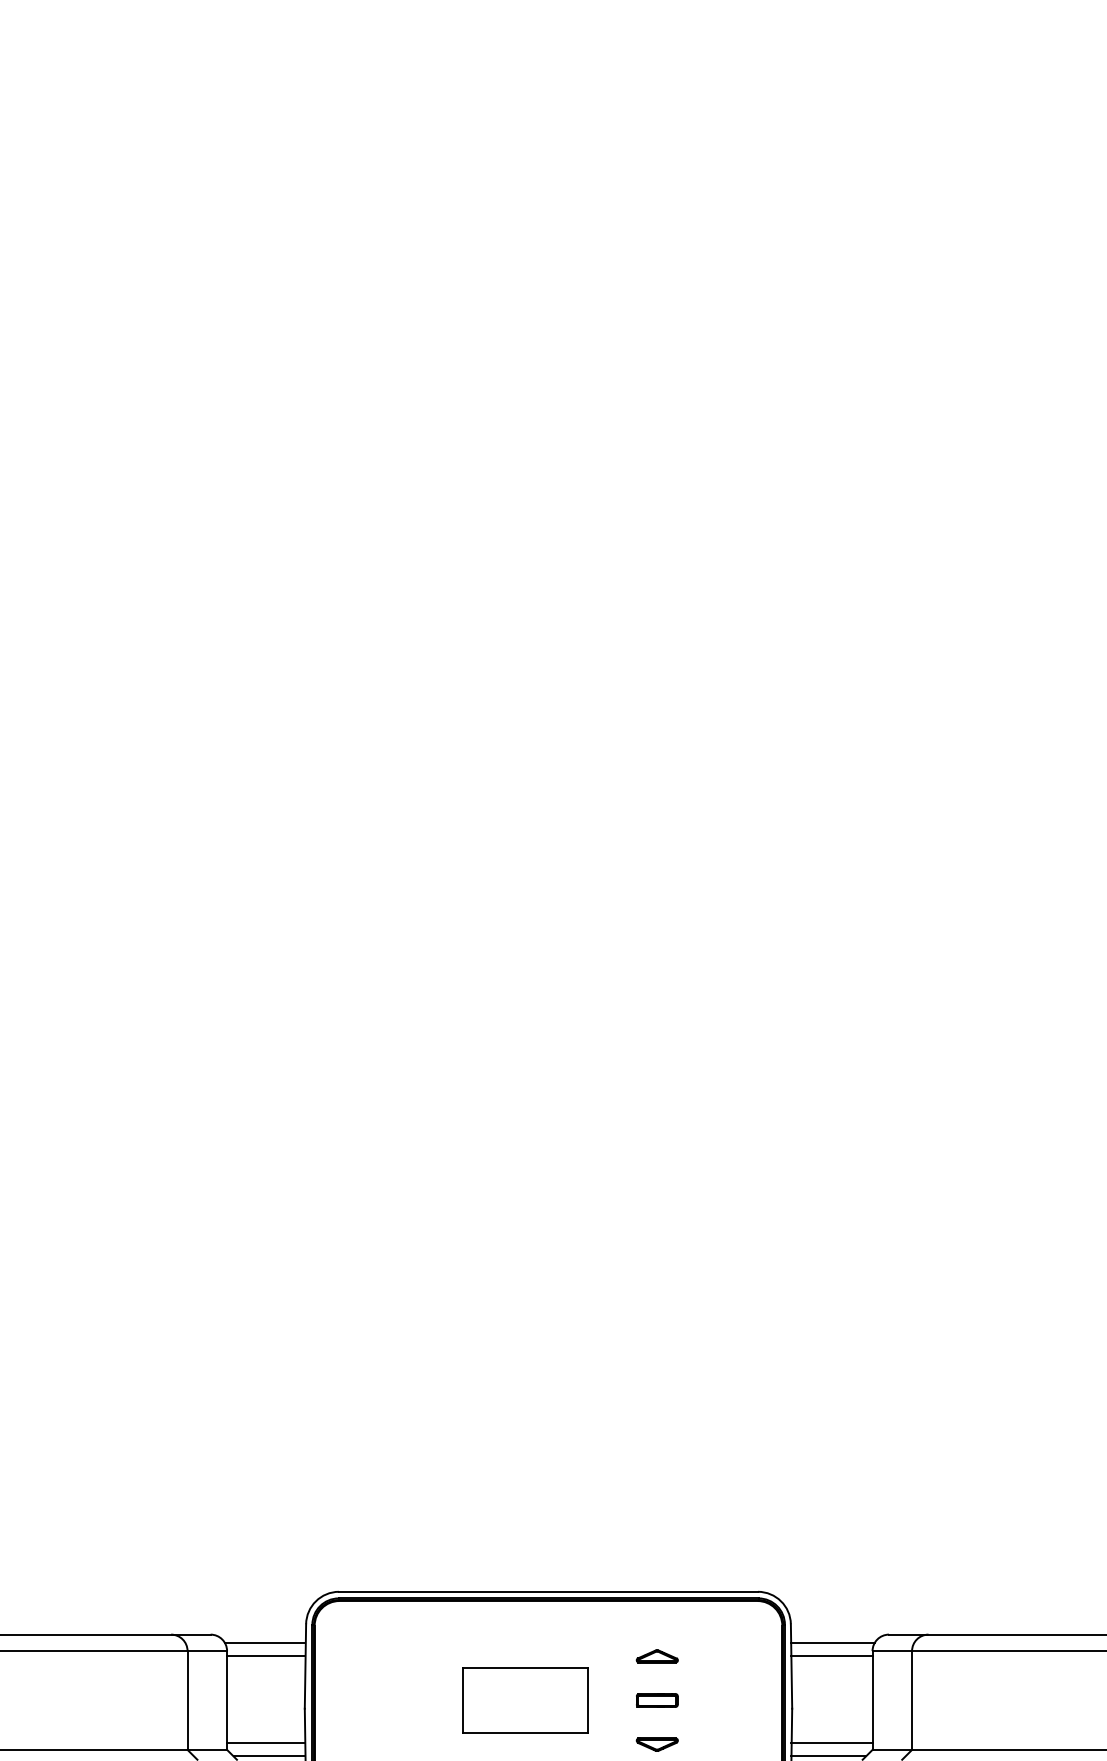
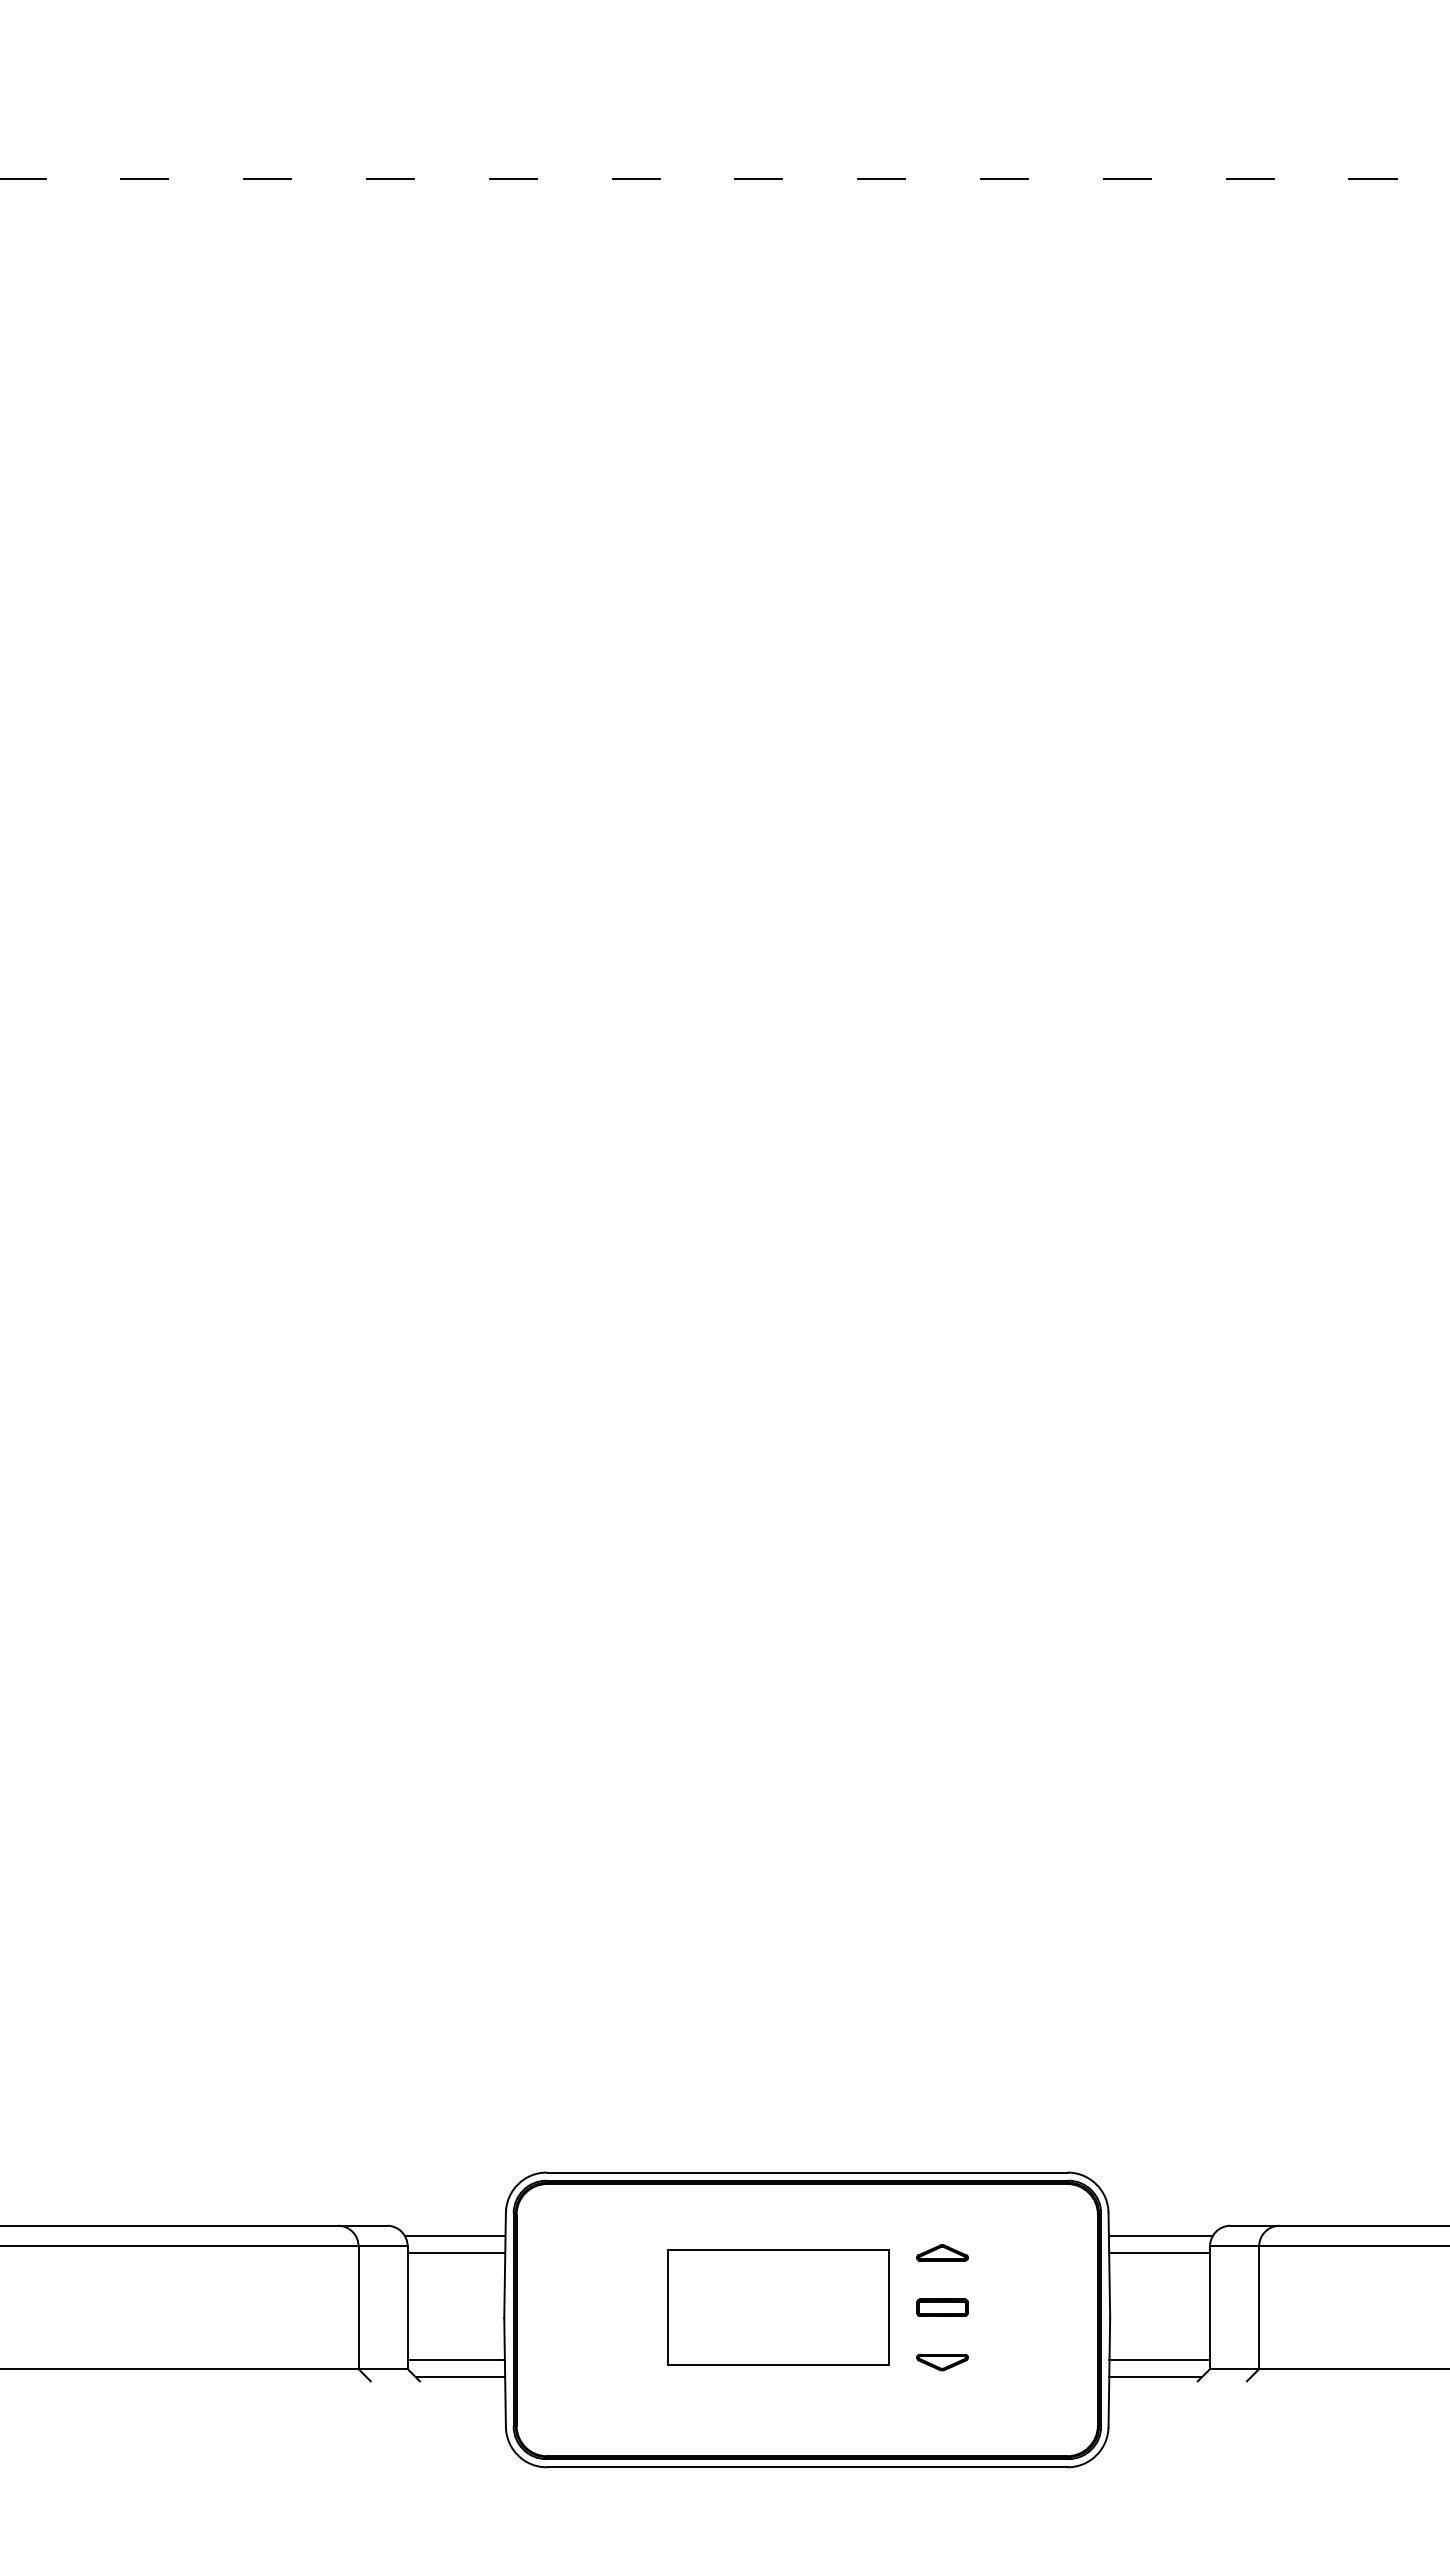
part: (525, 1700) -> (778, 2307), size x1.43

